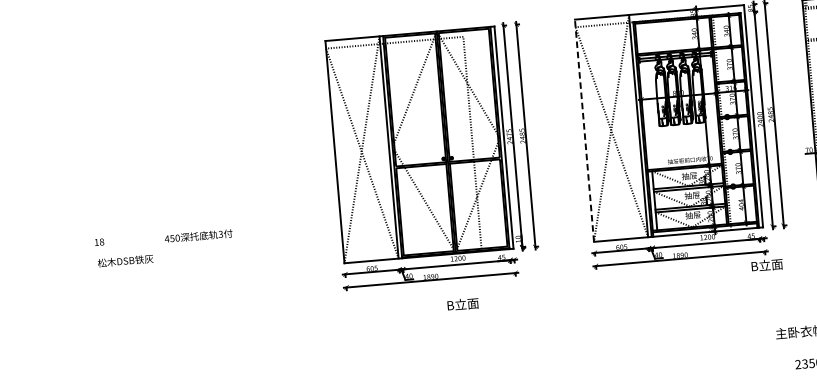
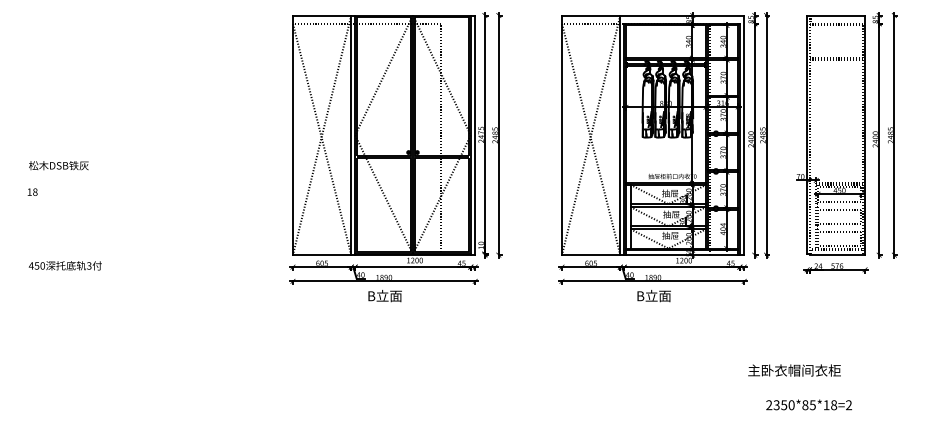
line: (584, 130) -> (561, 135), dashed -> solid
text: (197, 235) -> (64, 265), moved
text: (99, 241) -> (32, 191), moved
text: (125, 260) -> (58, 165), moved
text: (766, 265) -> (653, 296), moved
text: (462, 304) -> (384, 296), moved

